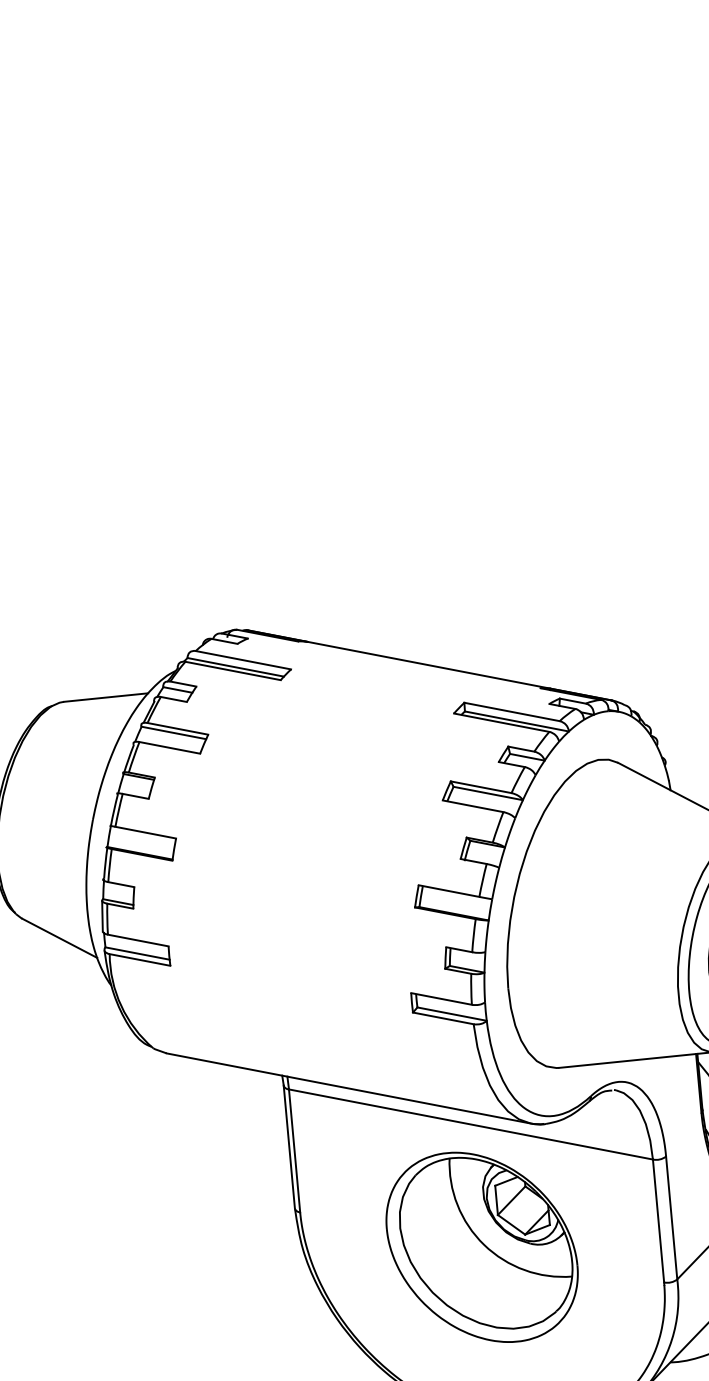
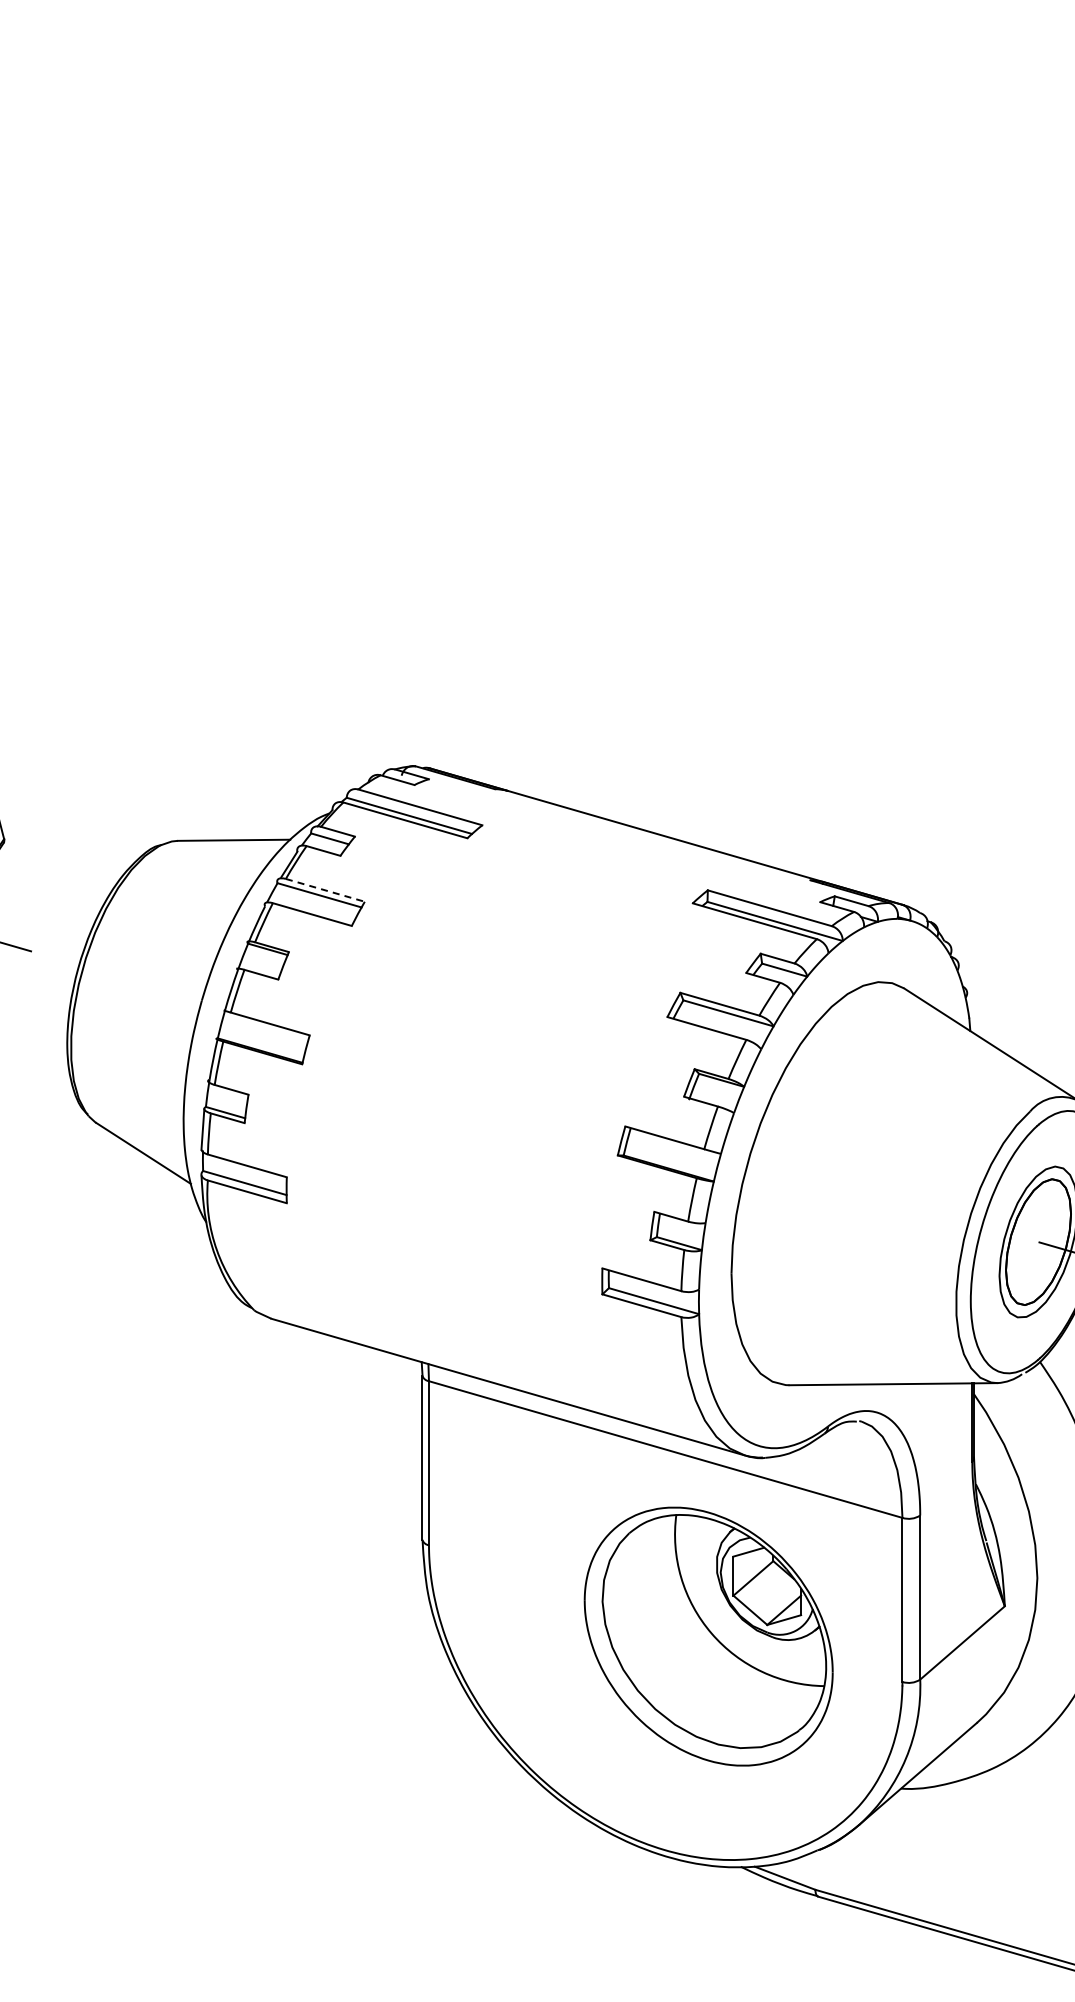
line: (178, 728) -> (325, 890), solid -> dashed
part: (481, 1247) -> (708, 1636), moved

